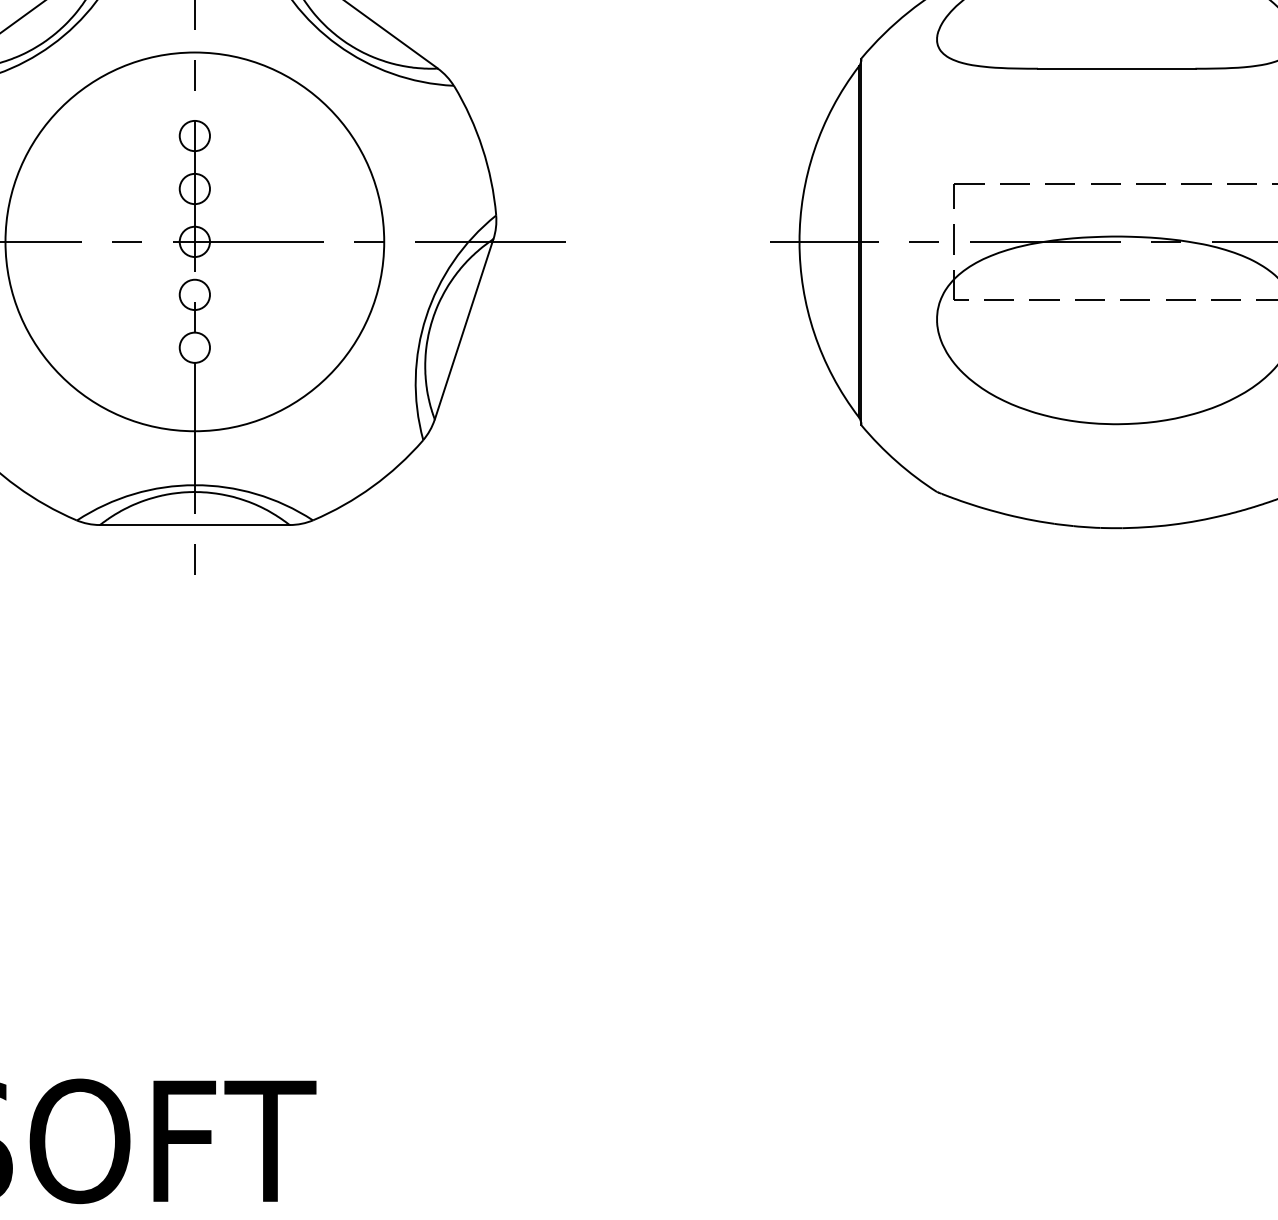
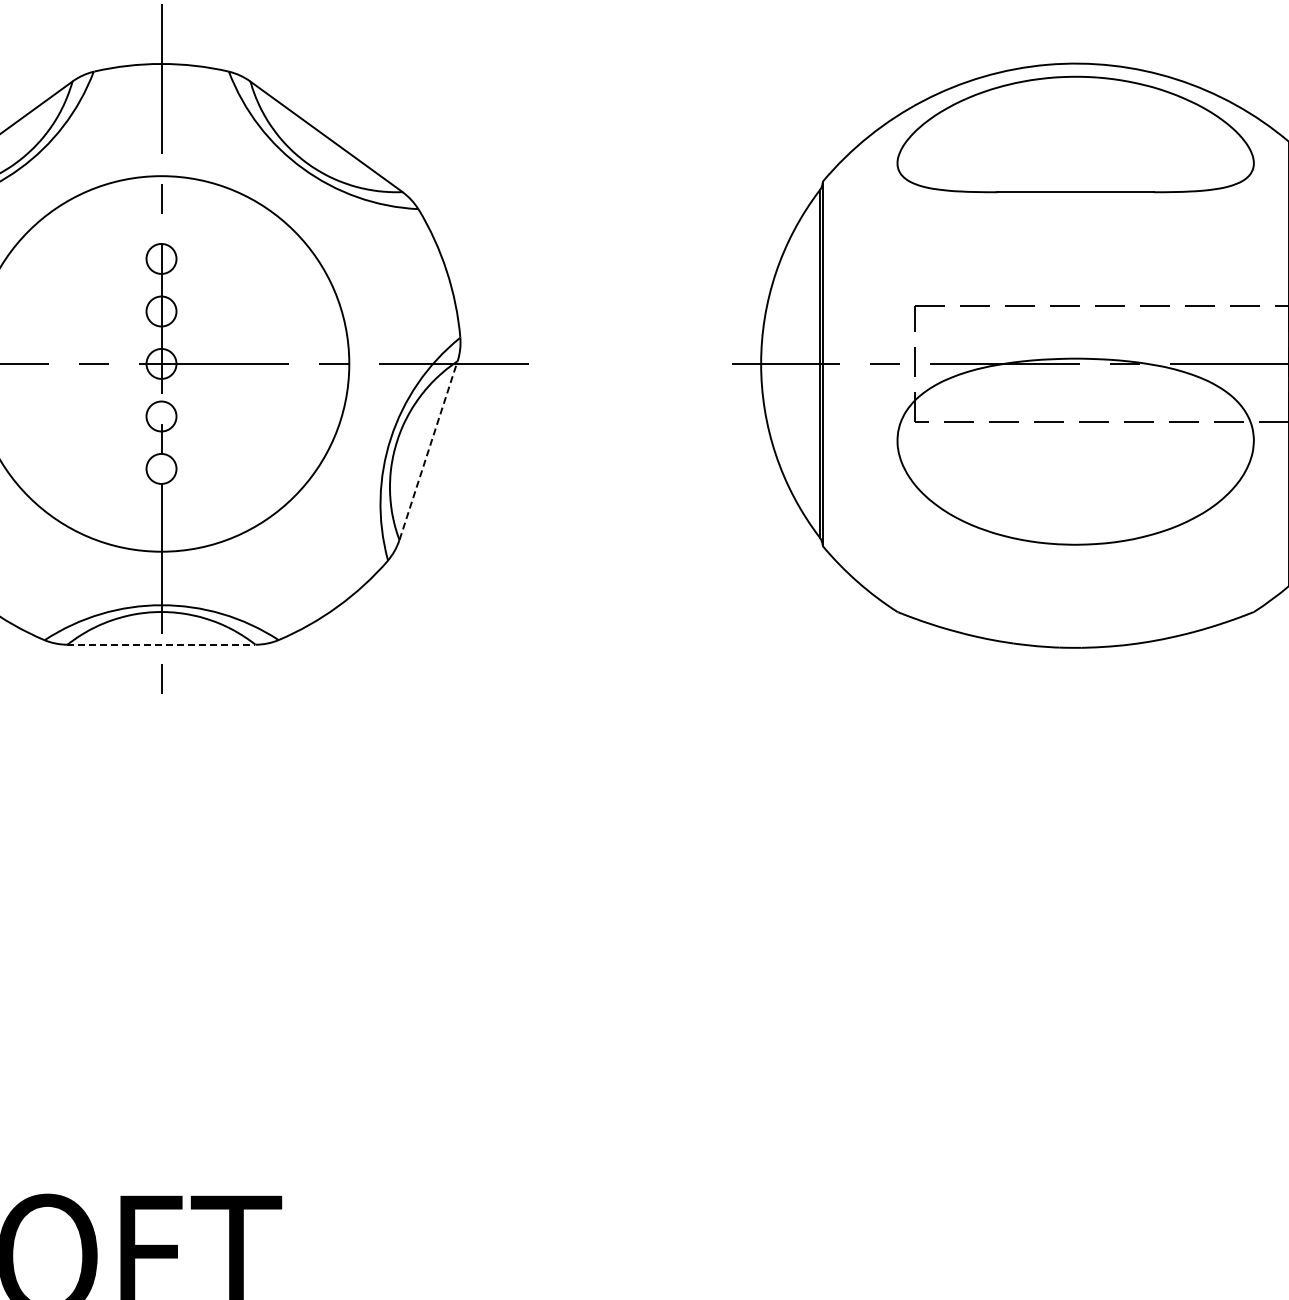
line: (464, 329) -> (428, 450), solid -> dashed
line: (194, 524) -> (161, 644), solid -> dashed

